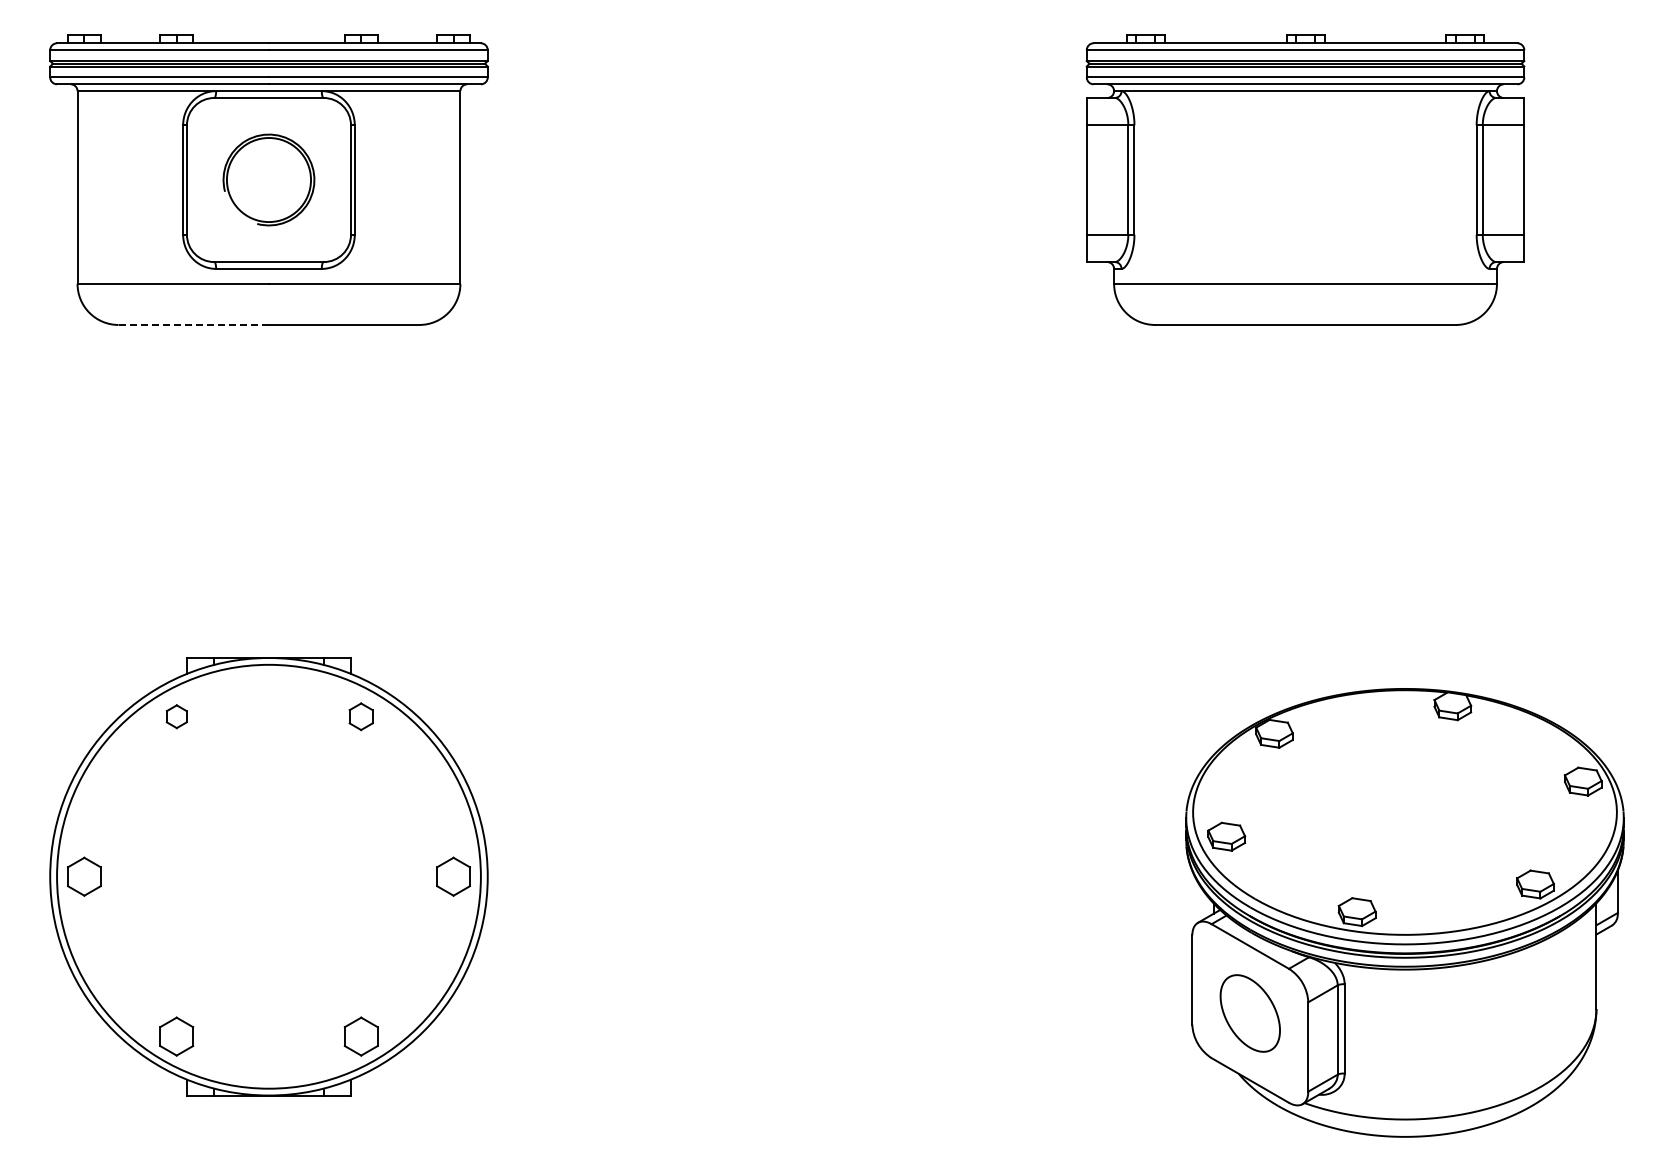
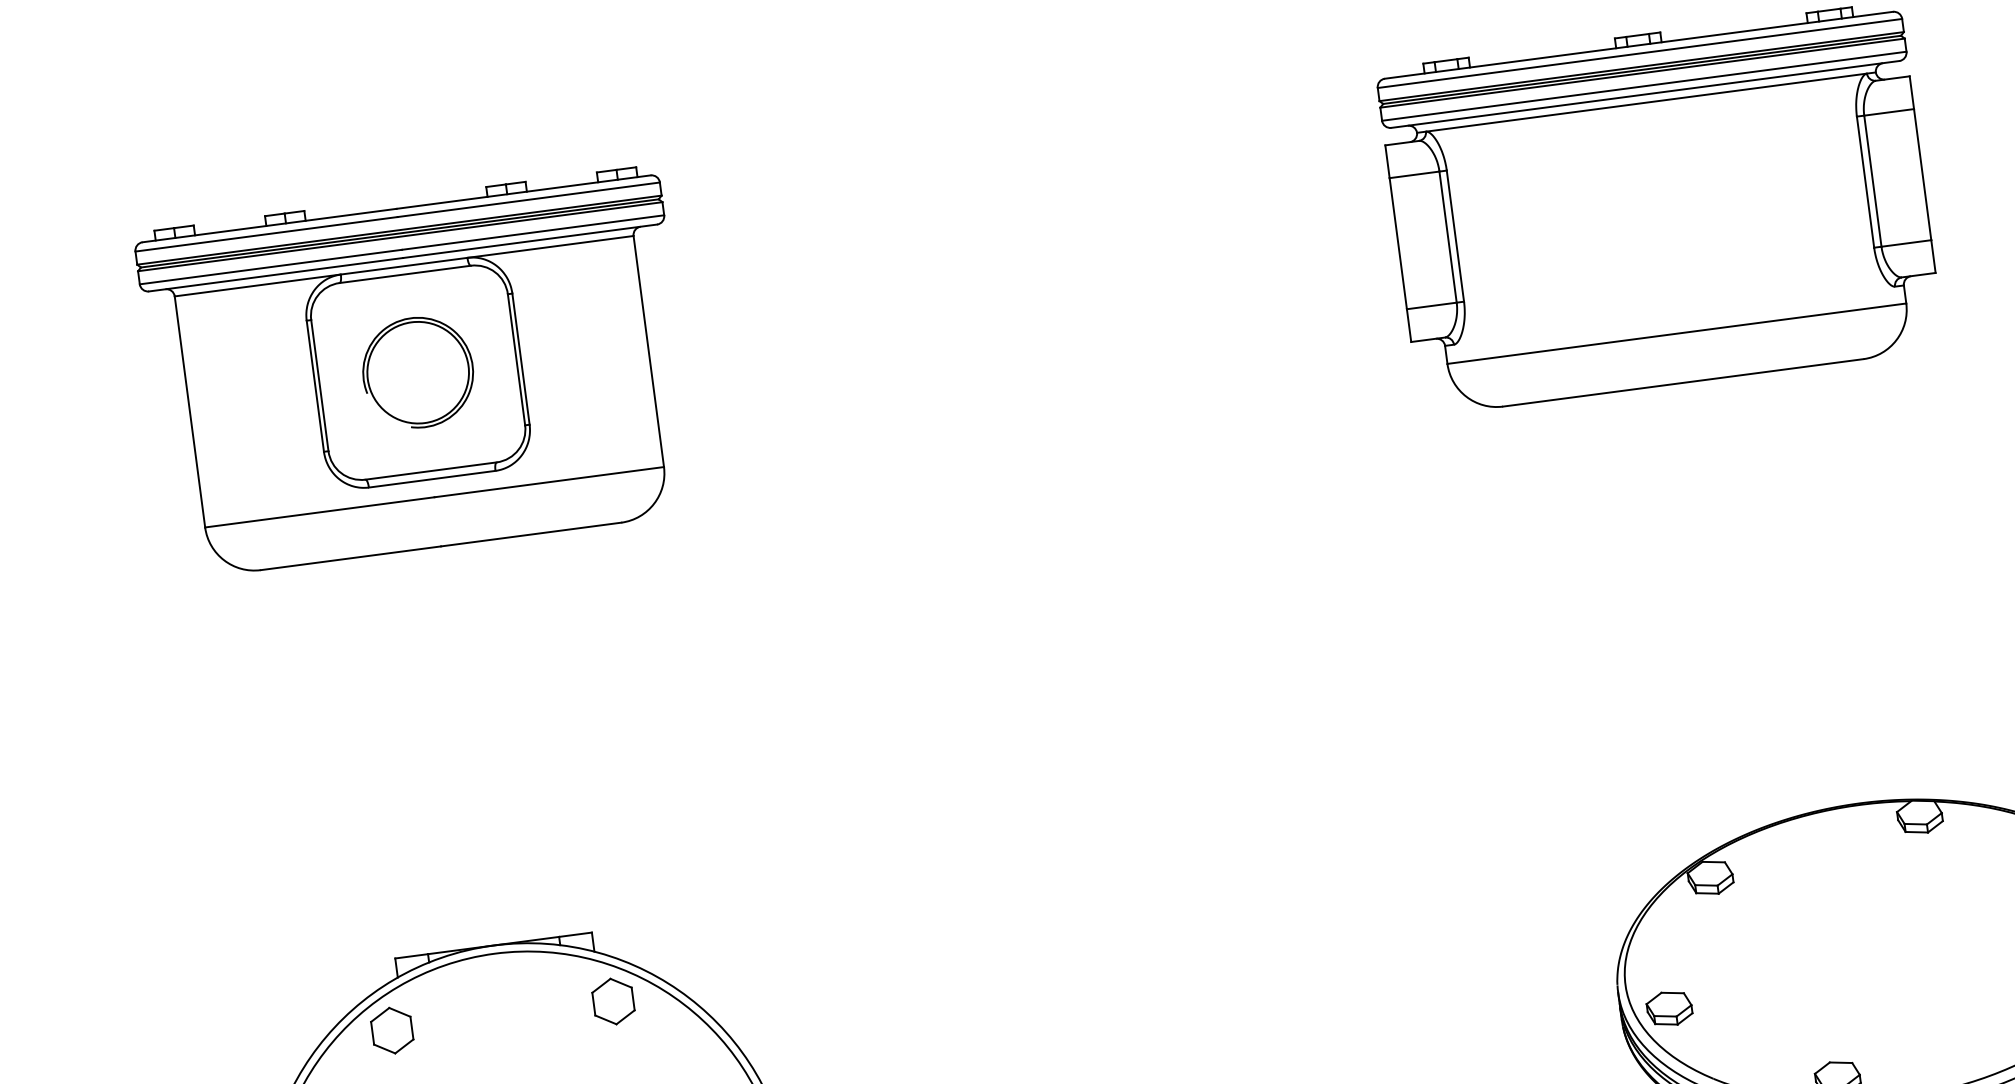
line: (193, 324) -> (350, 557), dashed -> solid
part: (176, 716) -> (391, 1030), size x1.67
part: (360, 716) -> (612, 1001), size x1.43

